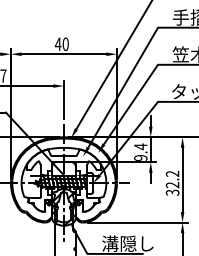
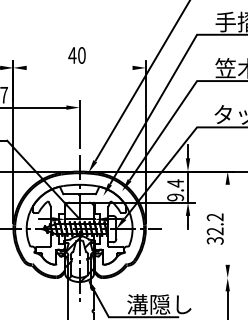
line: (63, 54) -> (79, 68), removed
line: (182, 179) -> (227, 224), removed
line: (137, 222) -> (171, 277), removed

